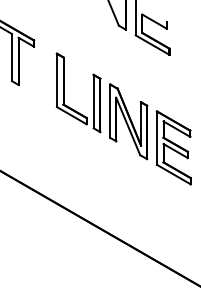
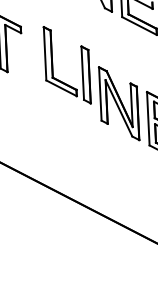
part: (64, 92) -> (53, 65), moved

